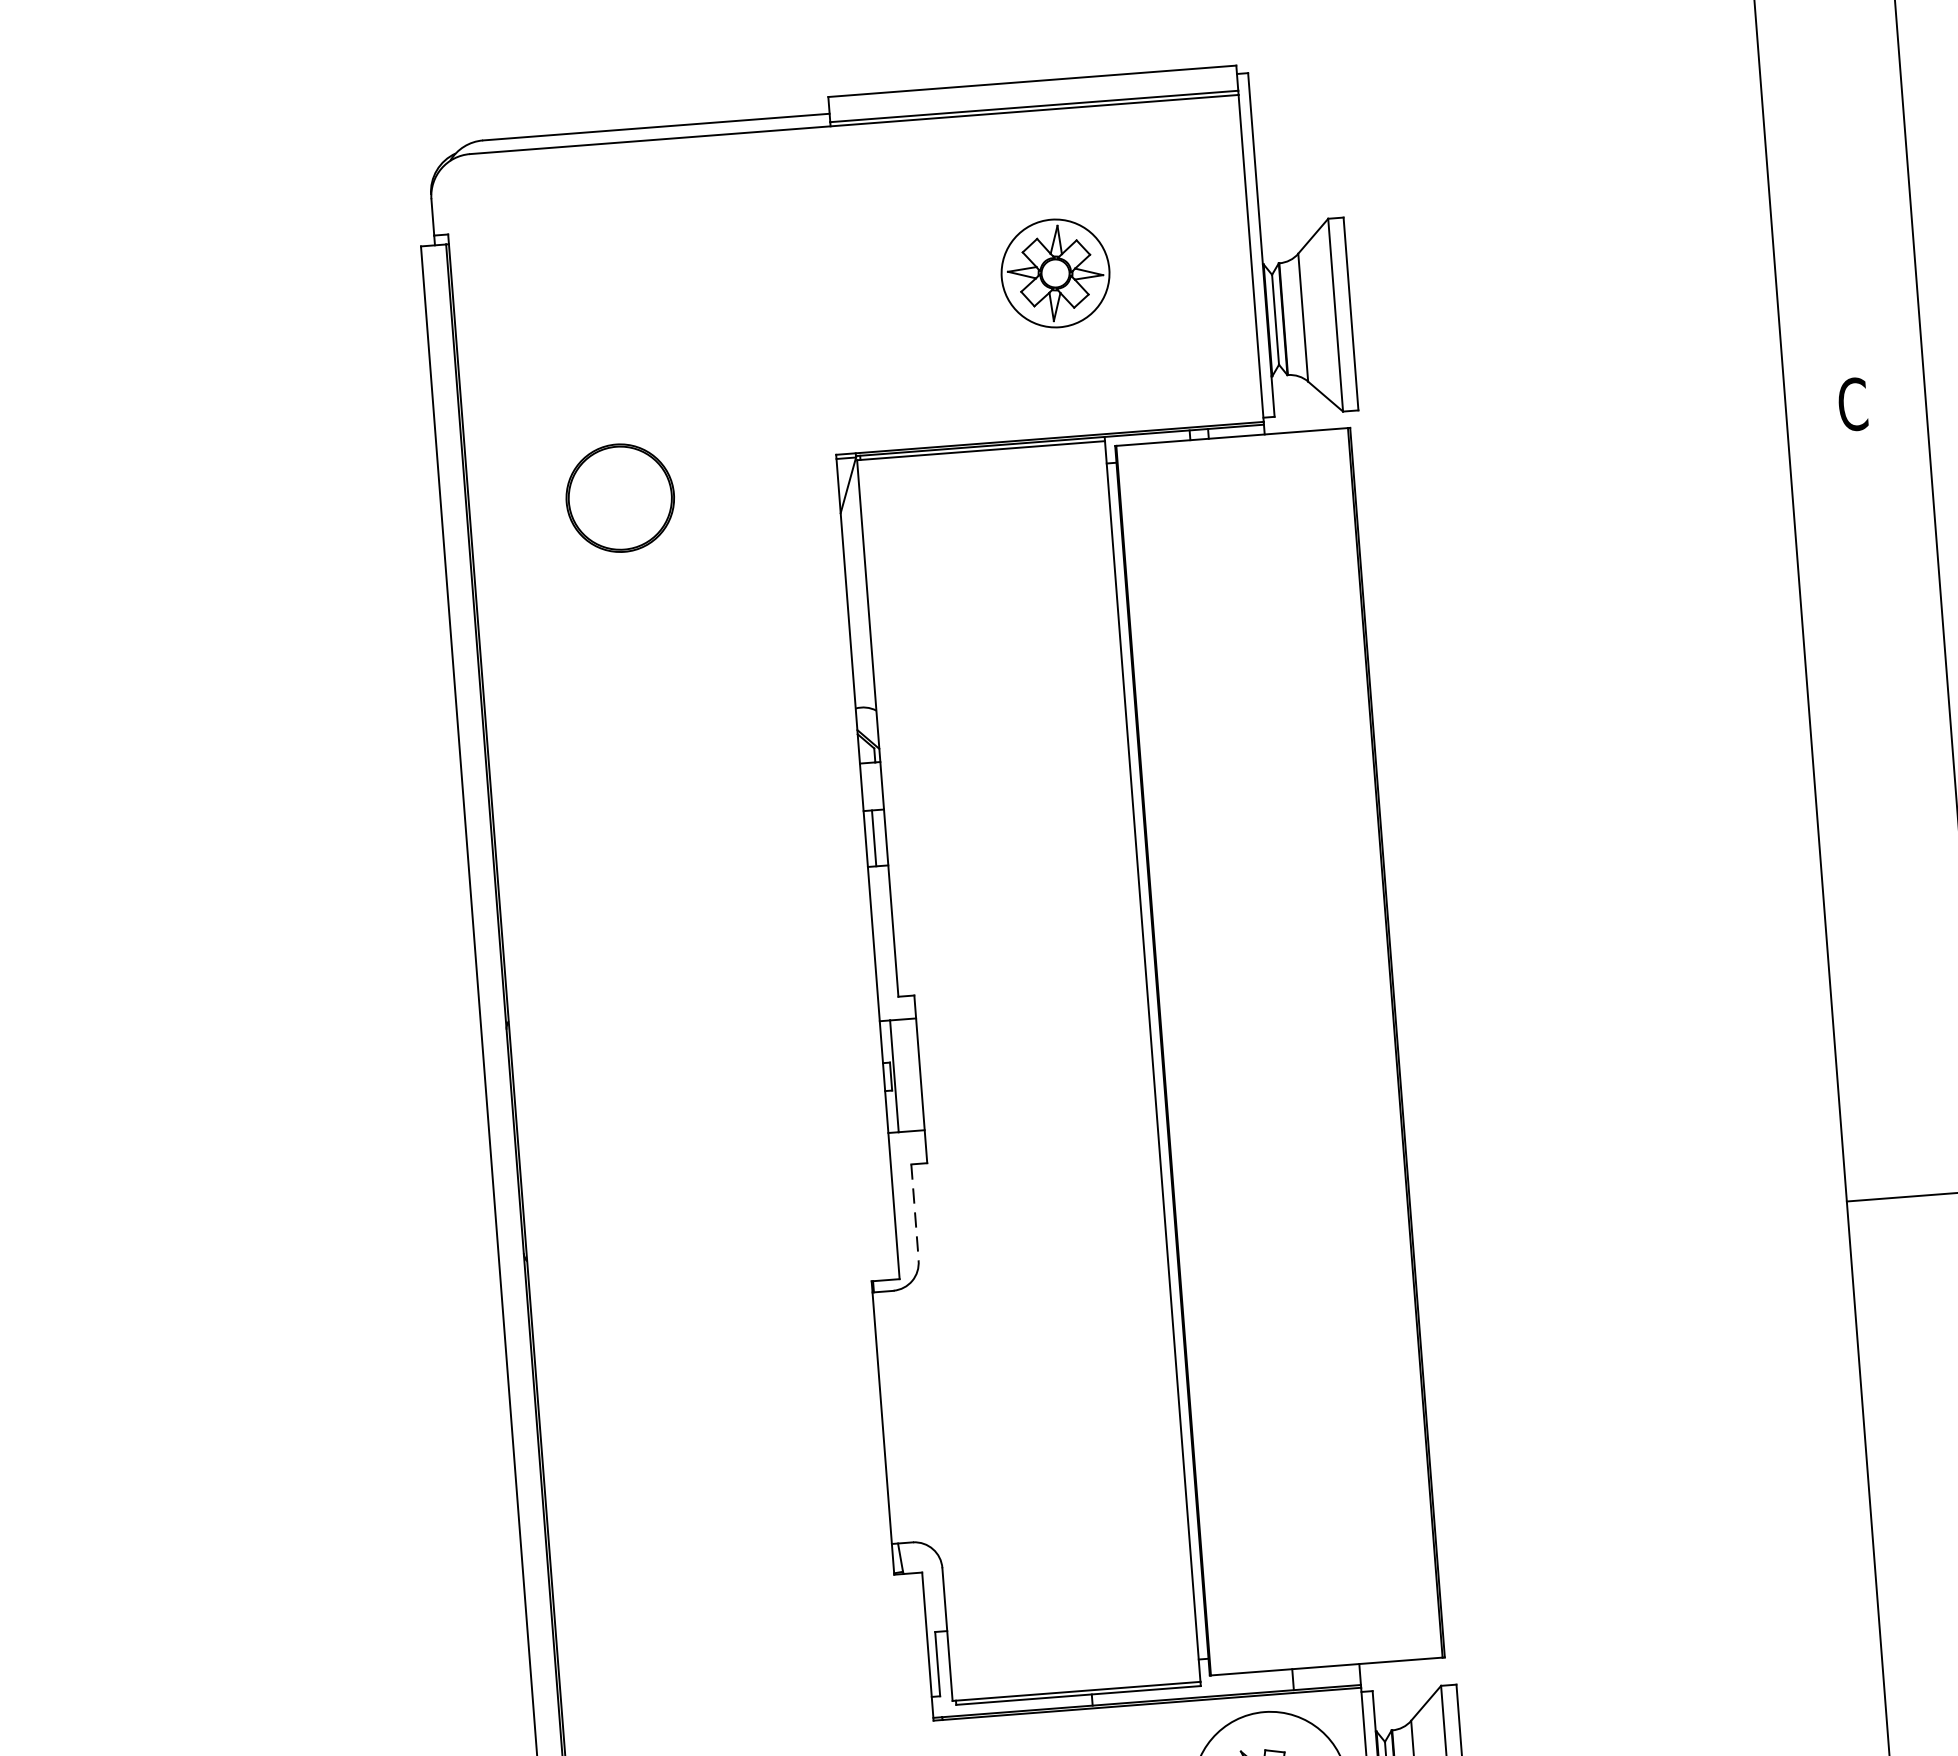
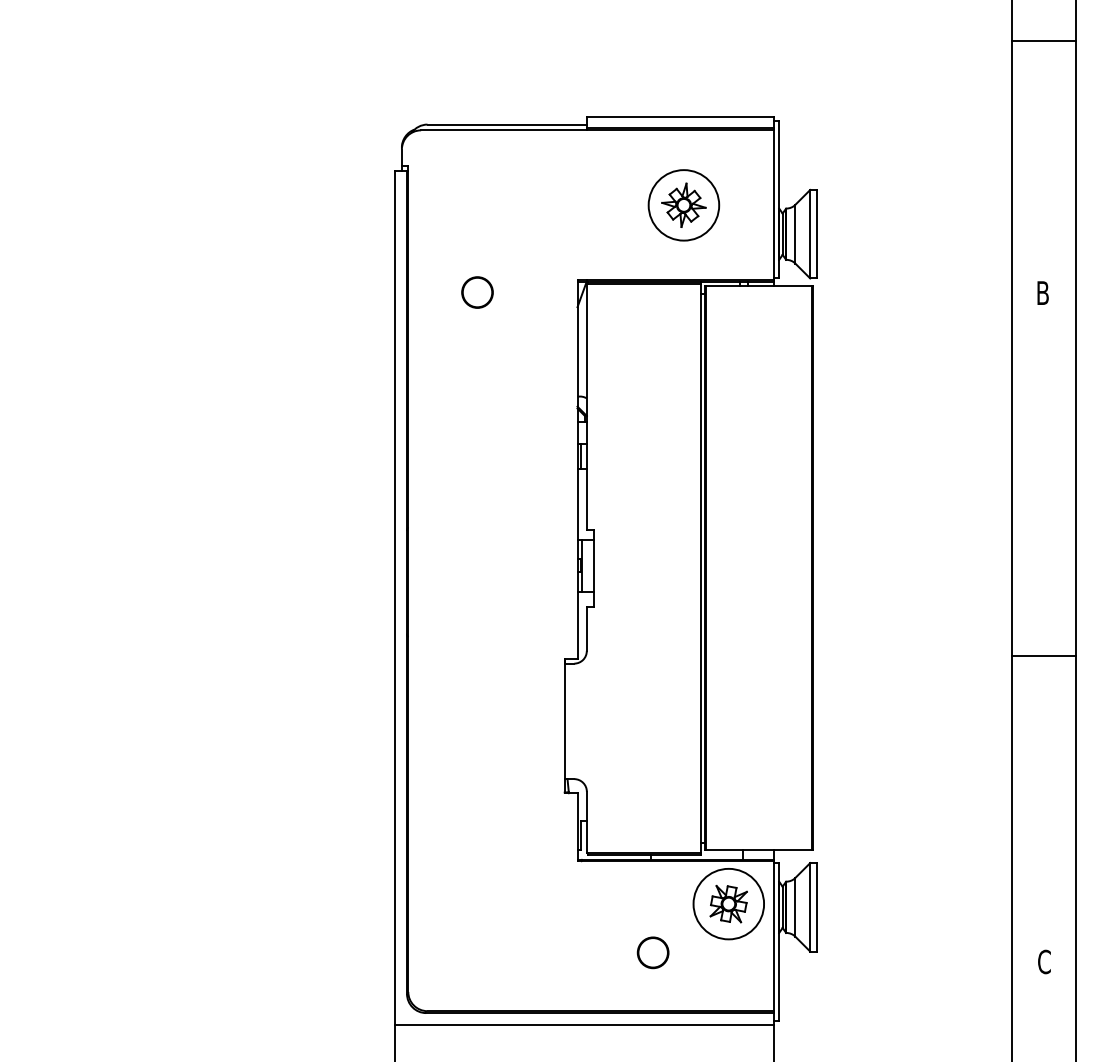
circle: (1054, 273) -> (683, 205), size x1.43
text: (1851, 403) -> (1042, 292), C -> B
circle: (620, 498) -> (477, 292), size x0.62
line: (914, 1214) -> (586, 629), dashed -> solid

